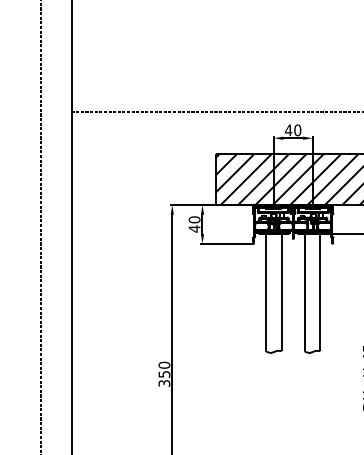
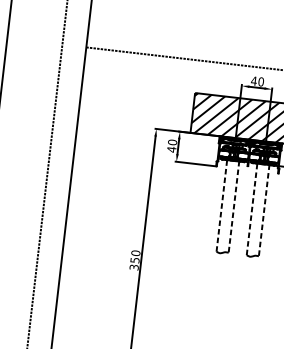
line: (273, 234) -> (232, 161), solid -> dashed
line: (312, 234) -> (263, 164), solid -> dashed

